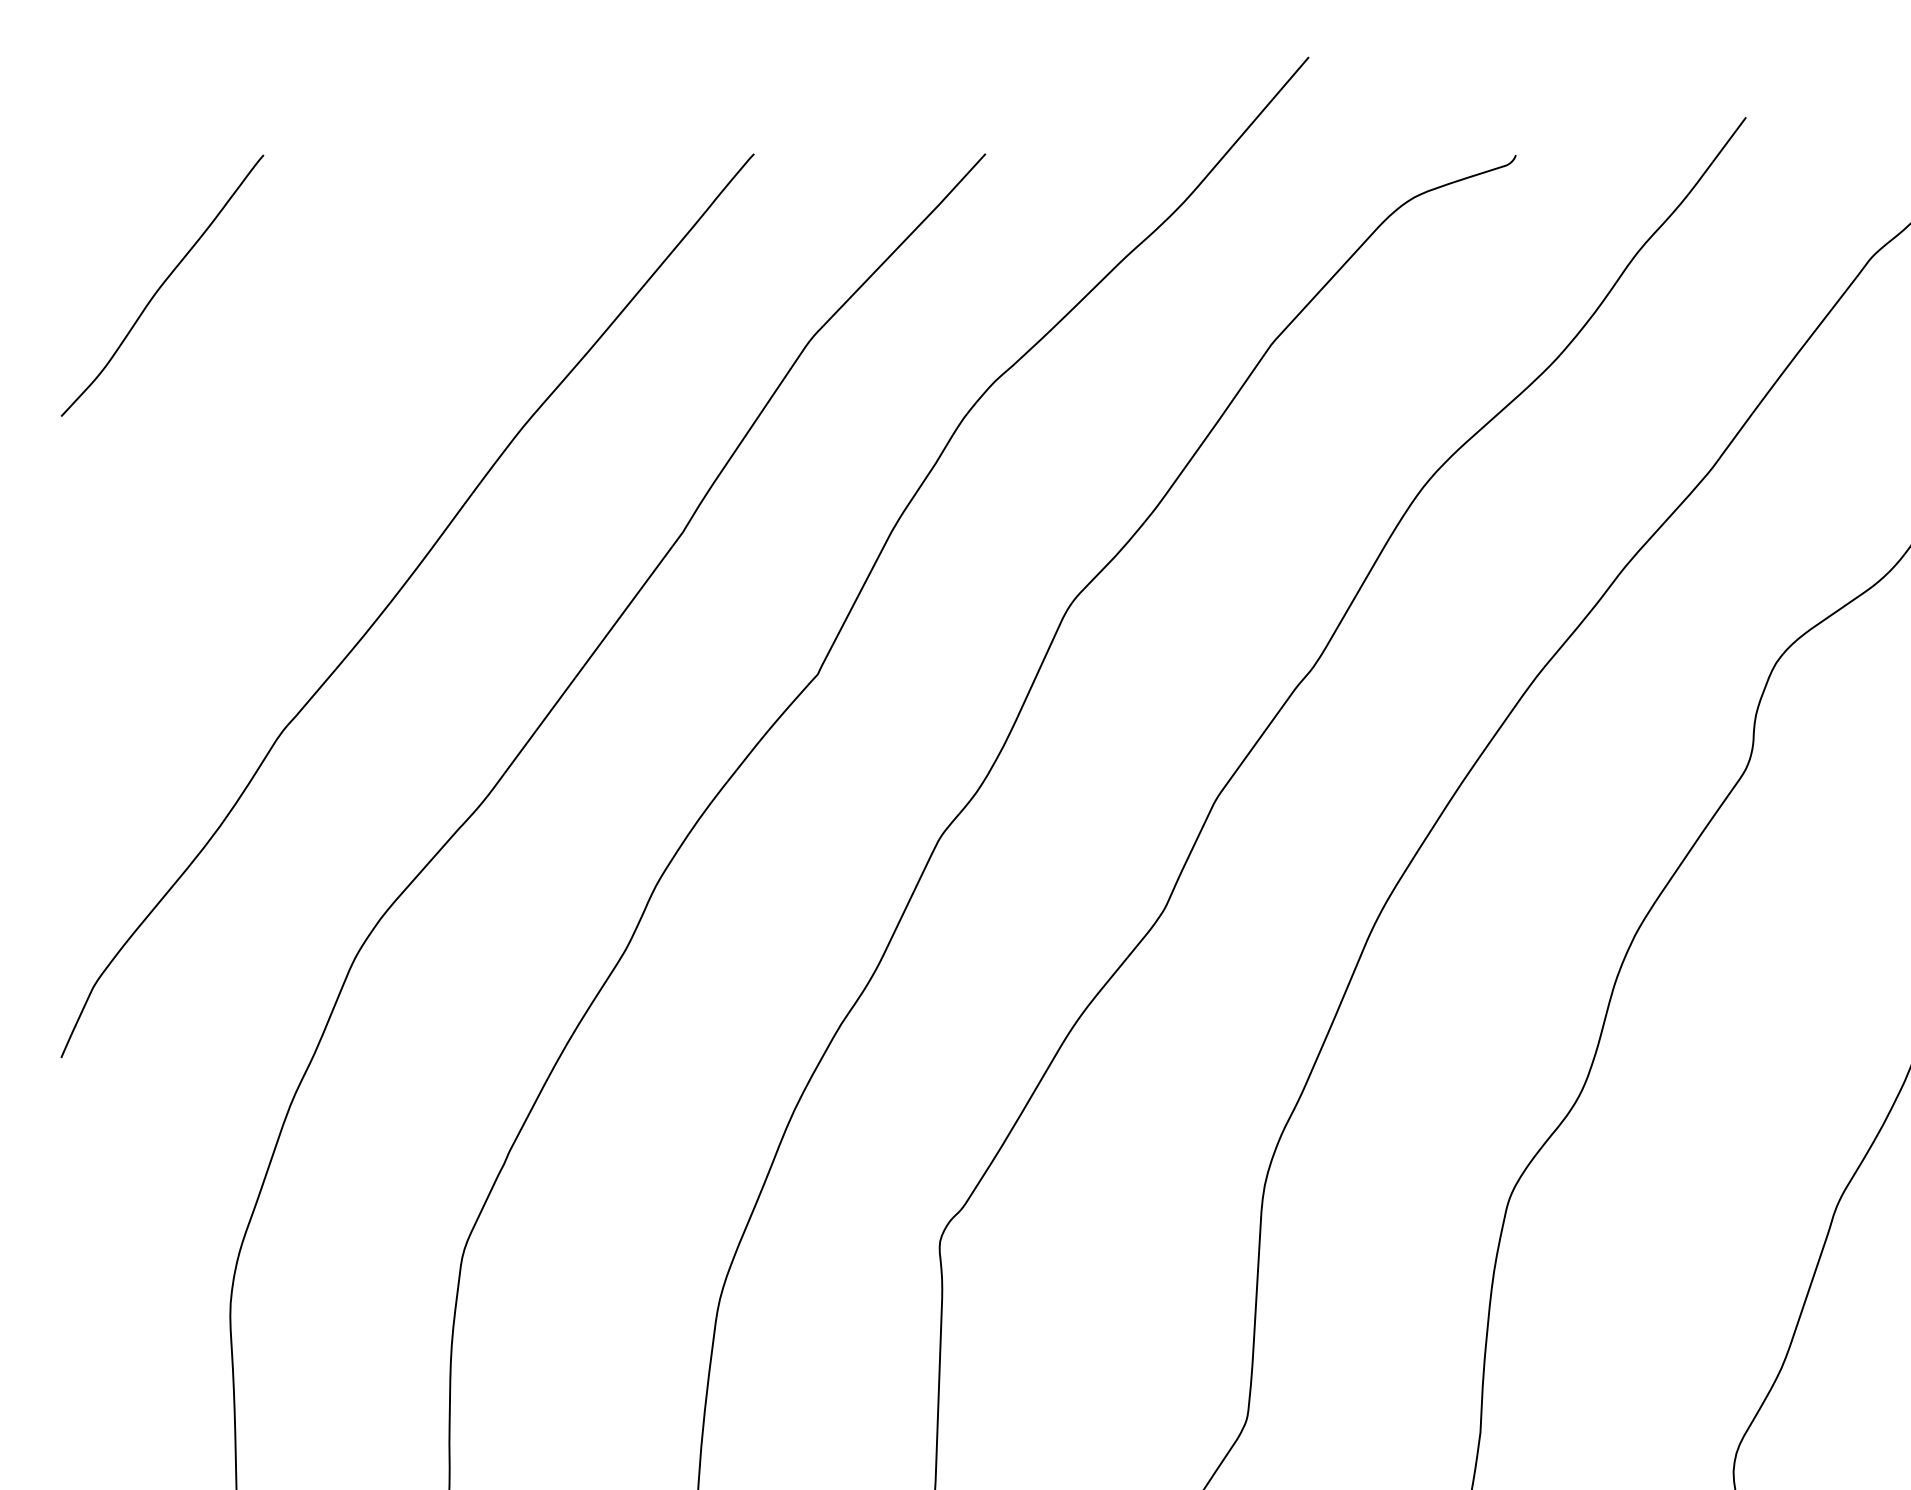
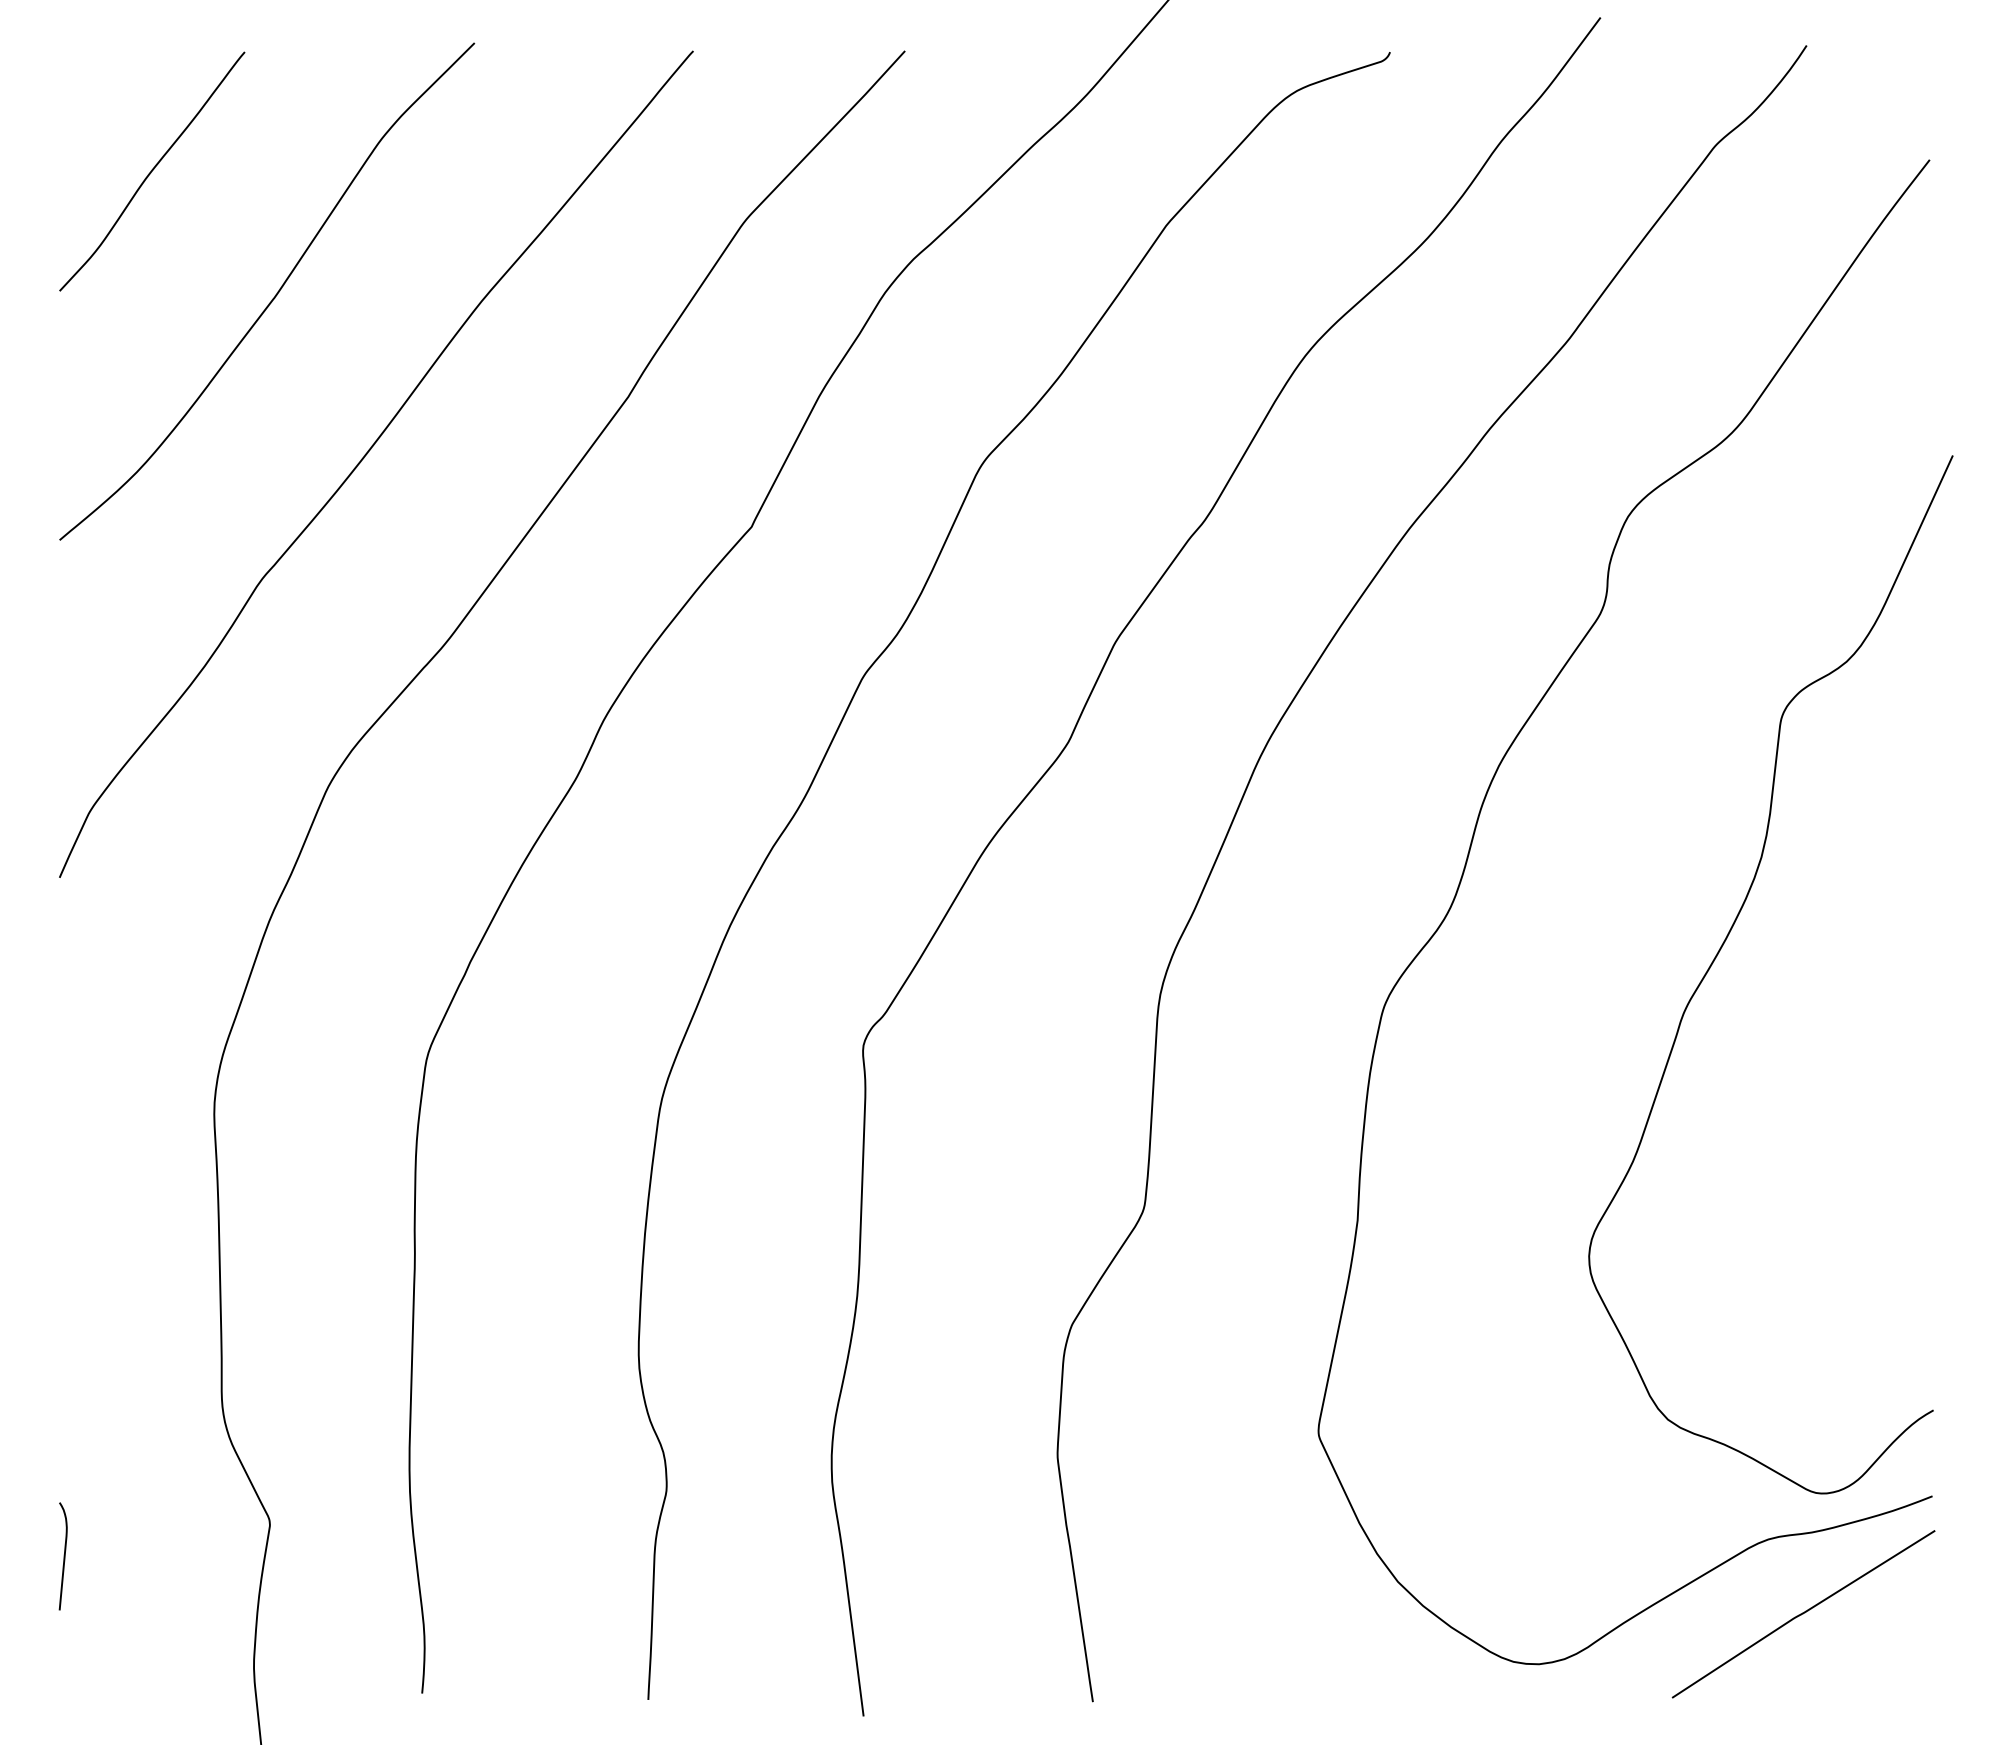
curve: (295, 423) -> (273, 297), added

